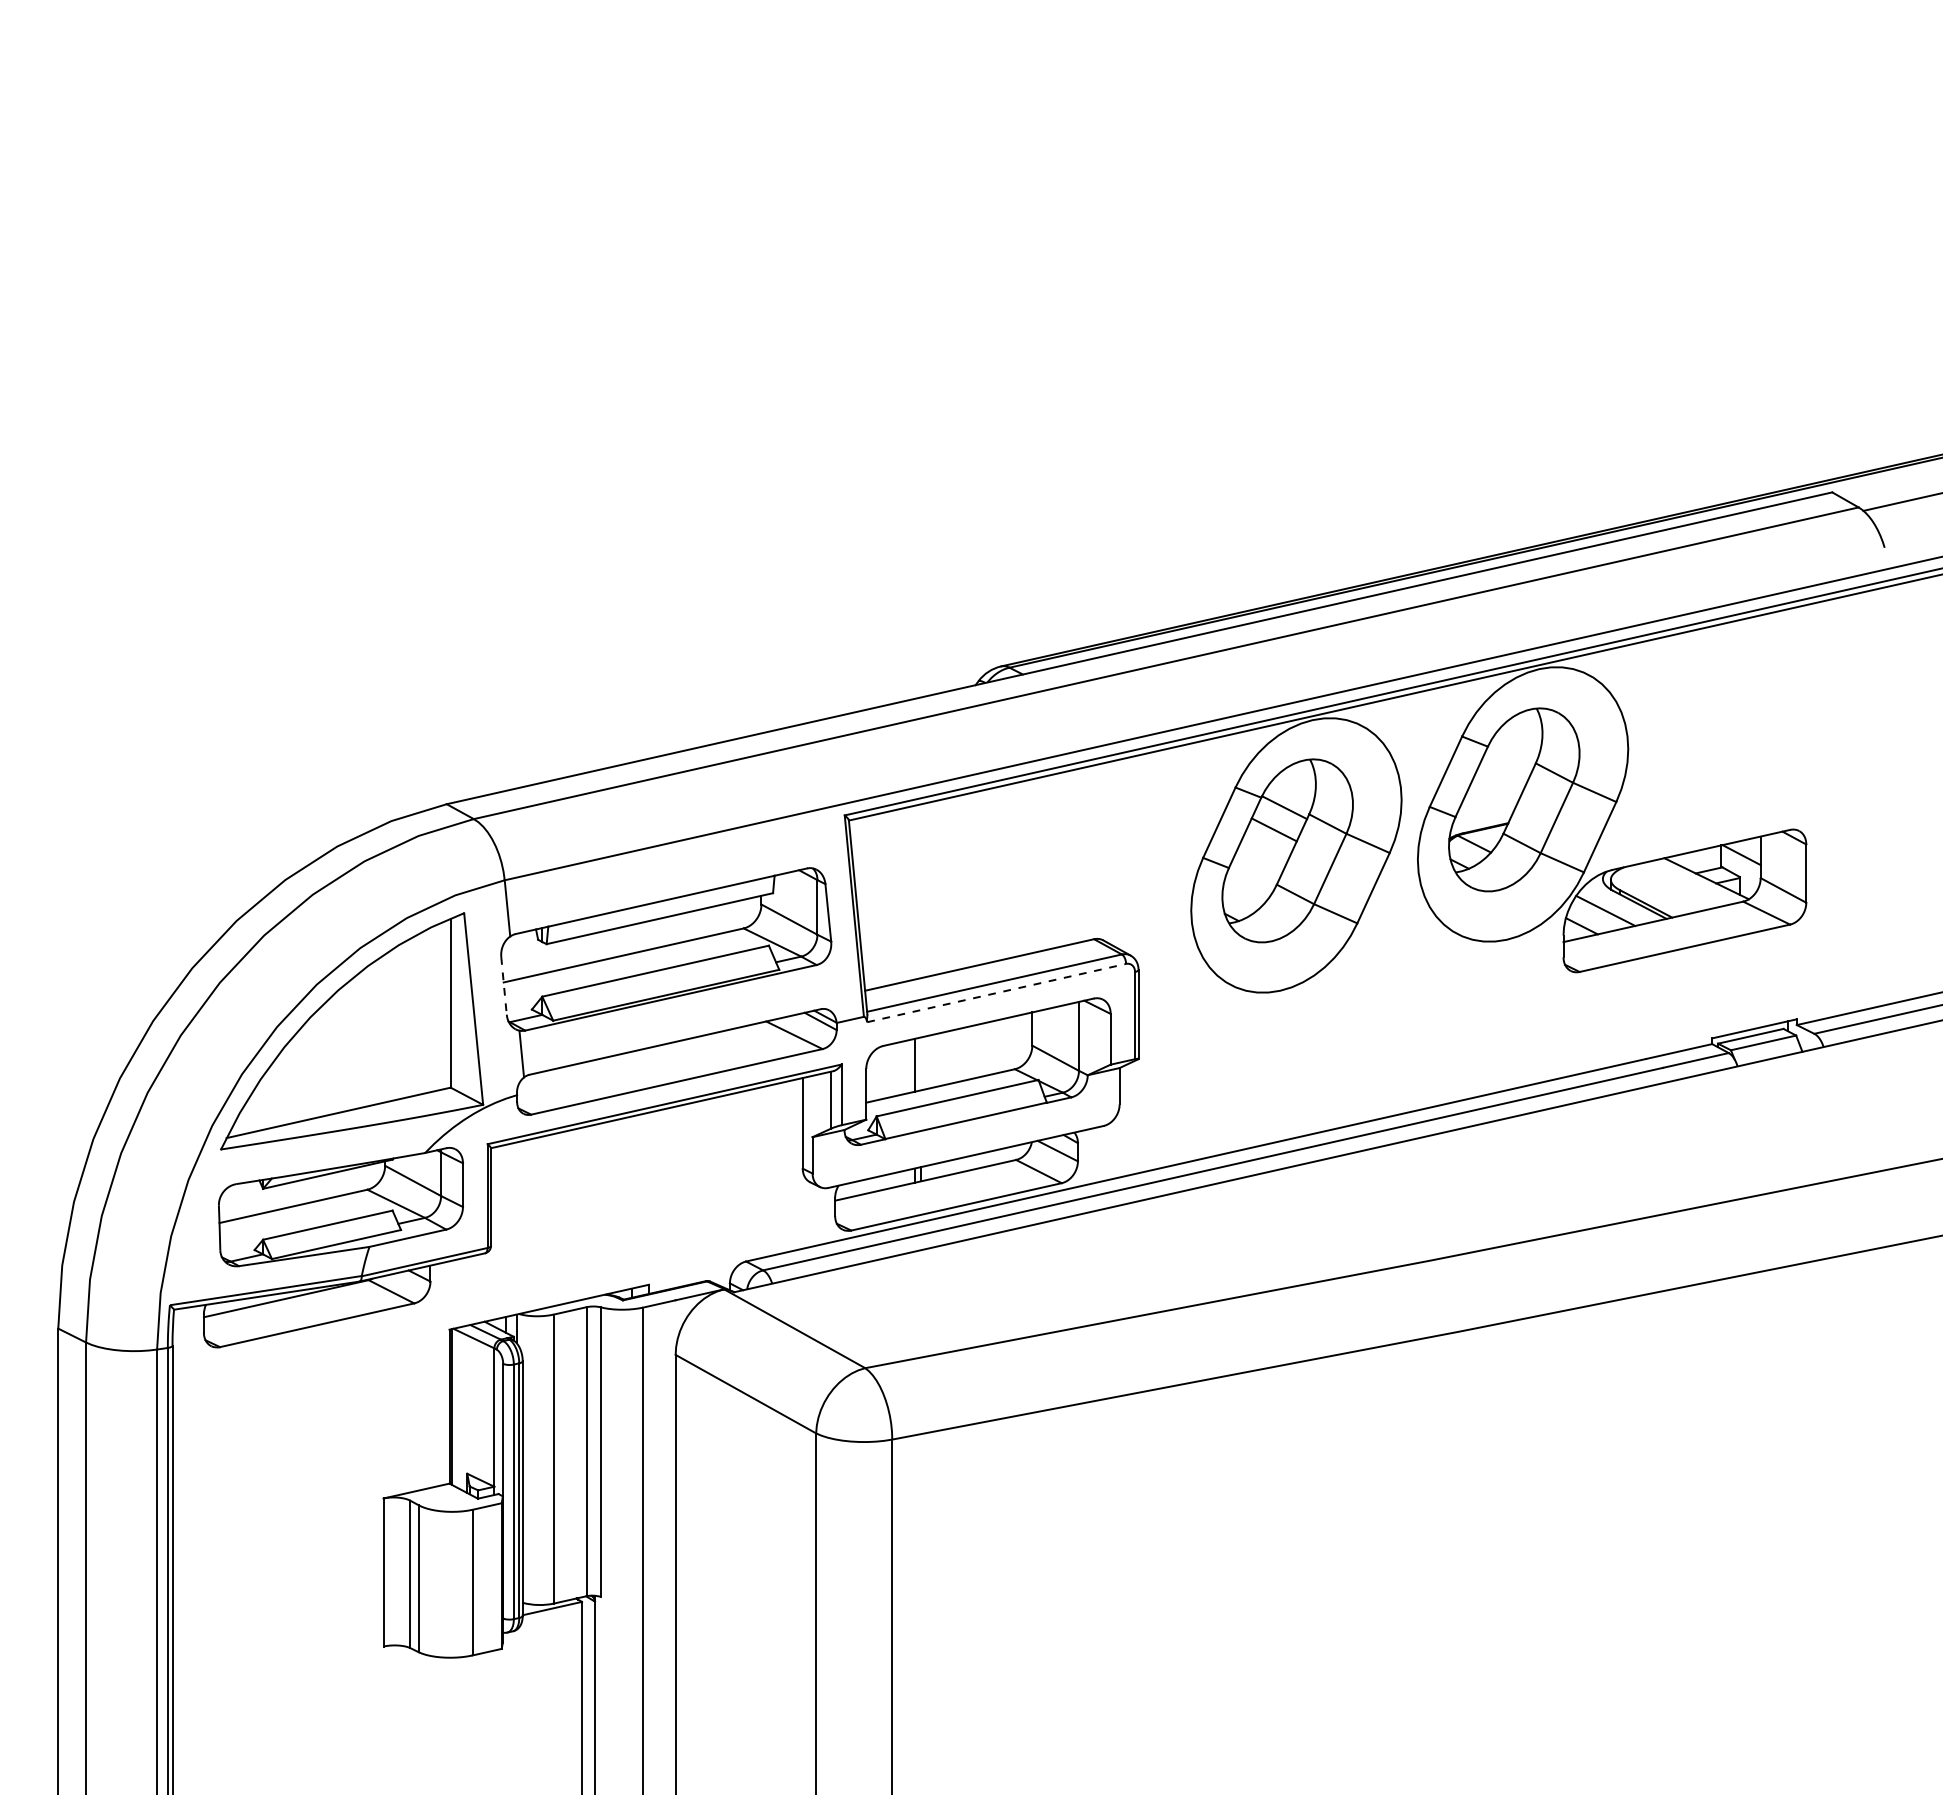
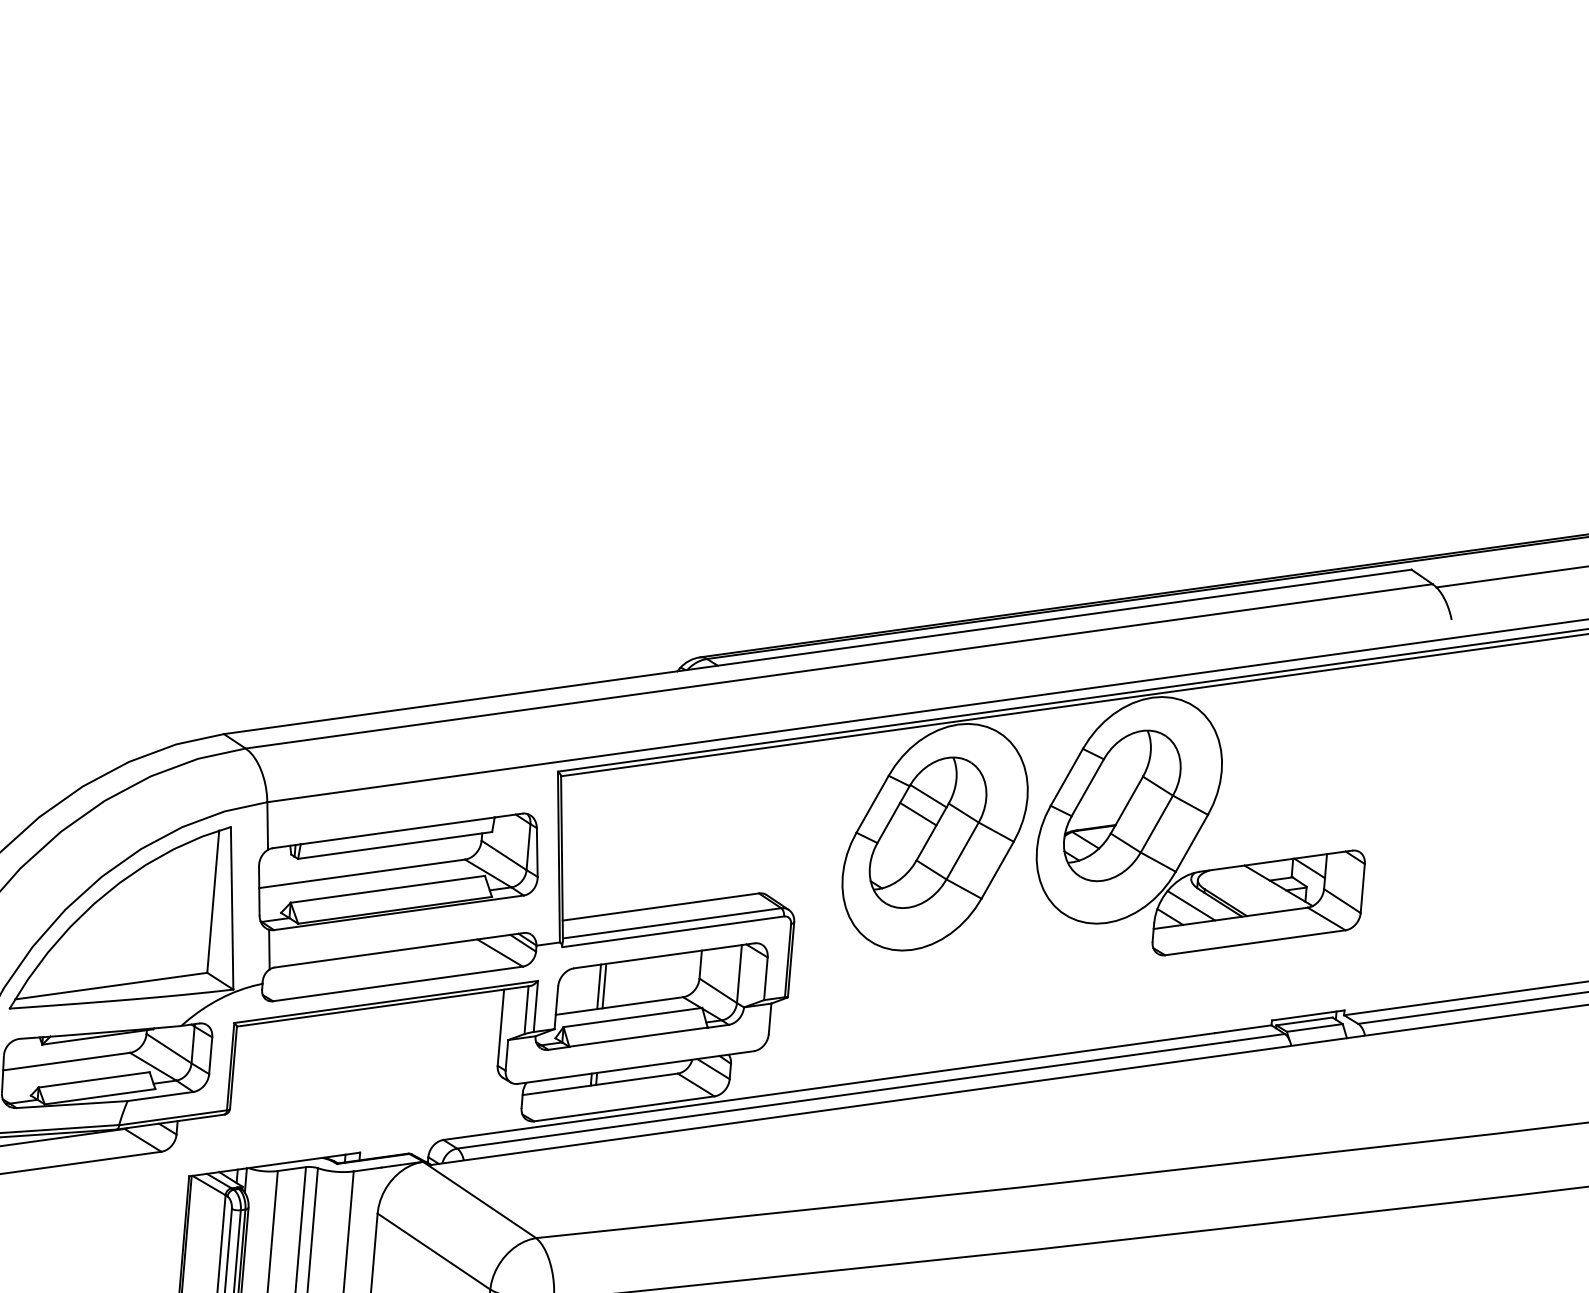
line: (504, 985) -> (259, 890), dashed -> solid
line: (996, 993) -> (673, 932), dashed -> solid
line: (920, 1063) -> (604, 985), added

